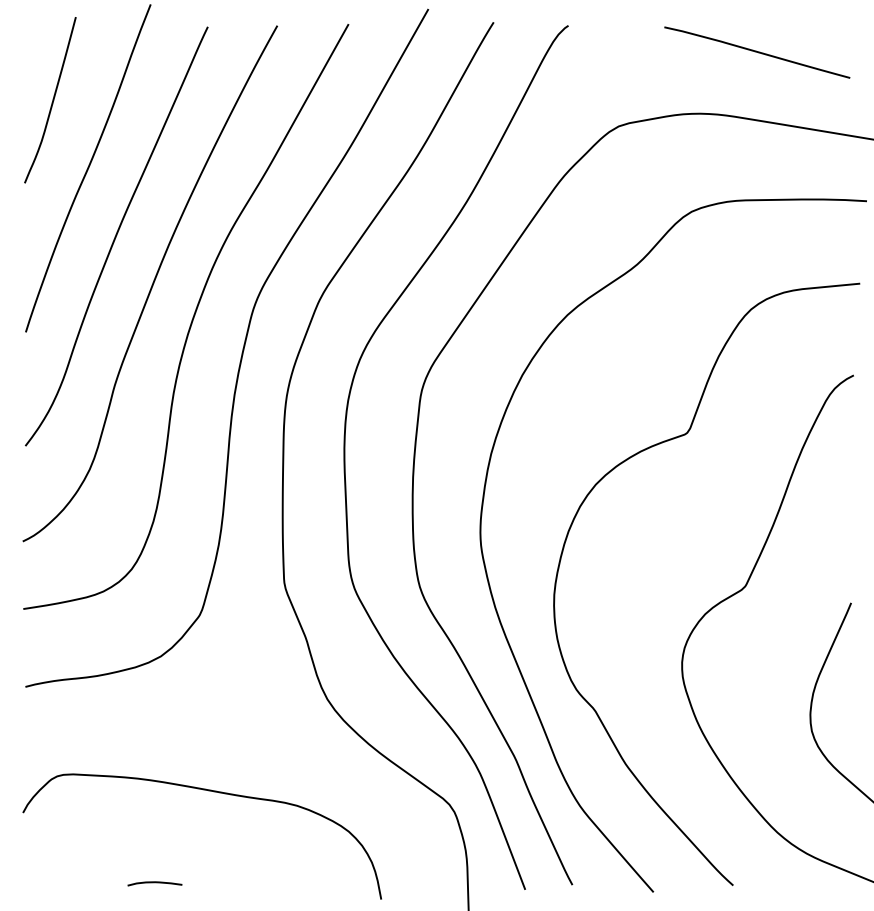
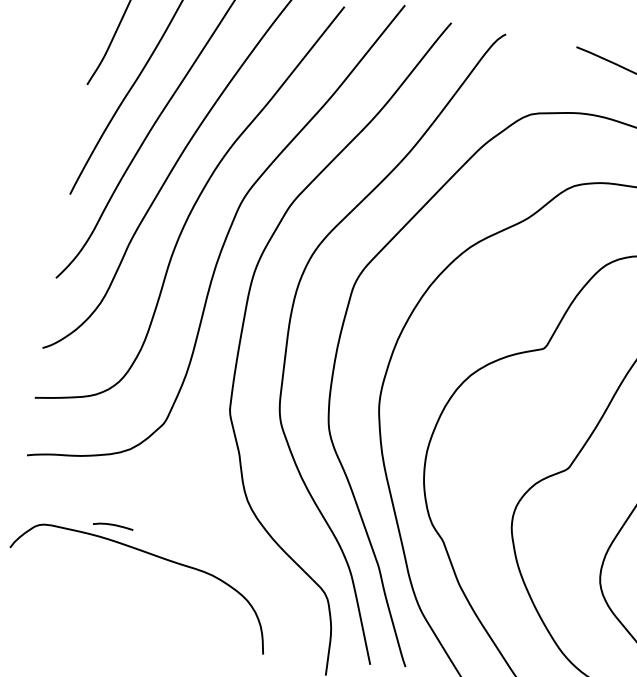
curve: (154, 883) -> (112, 525), moved

